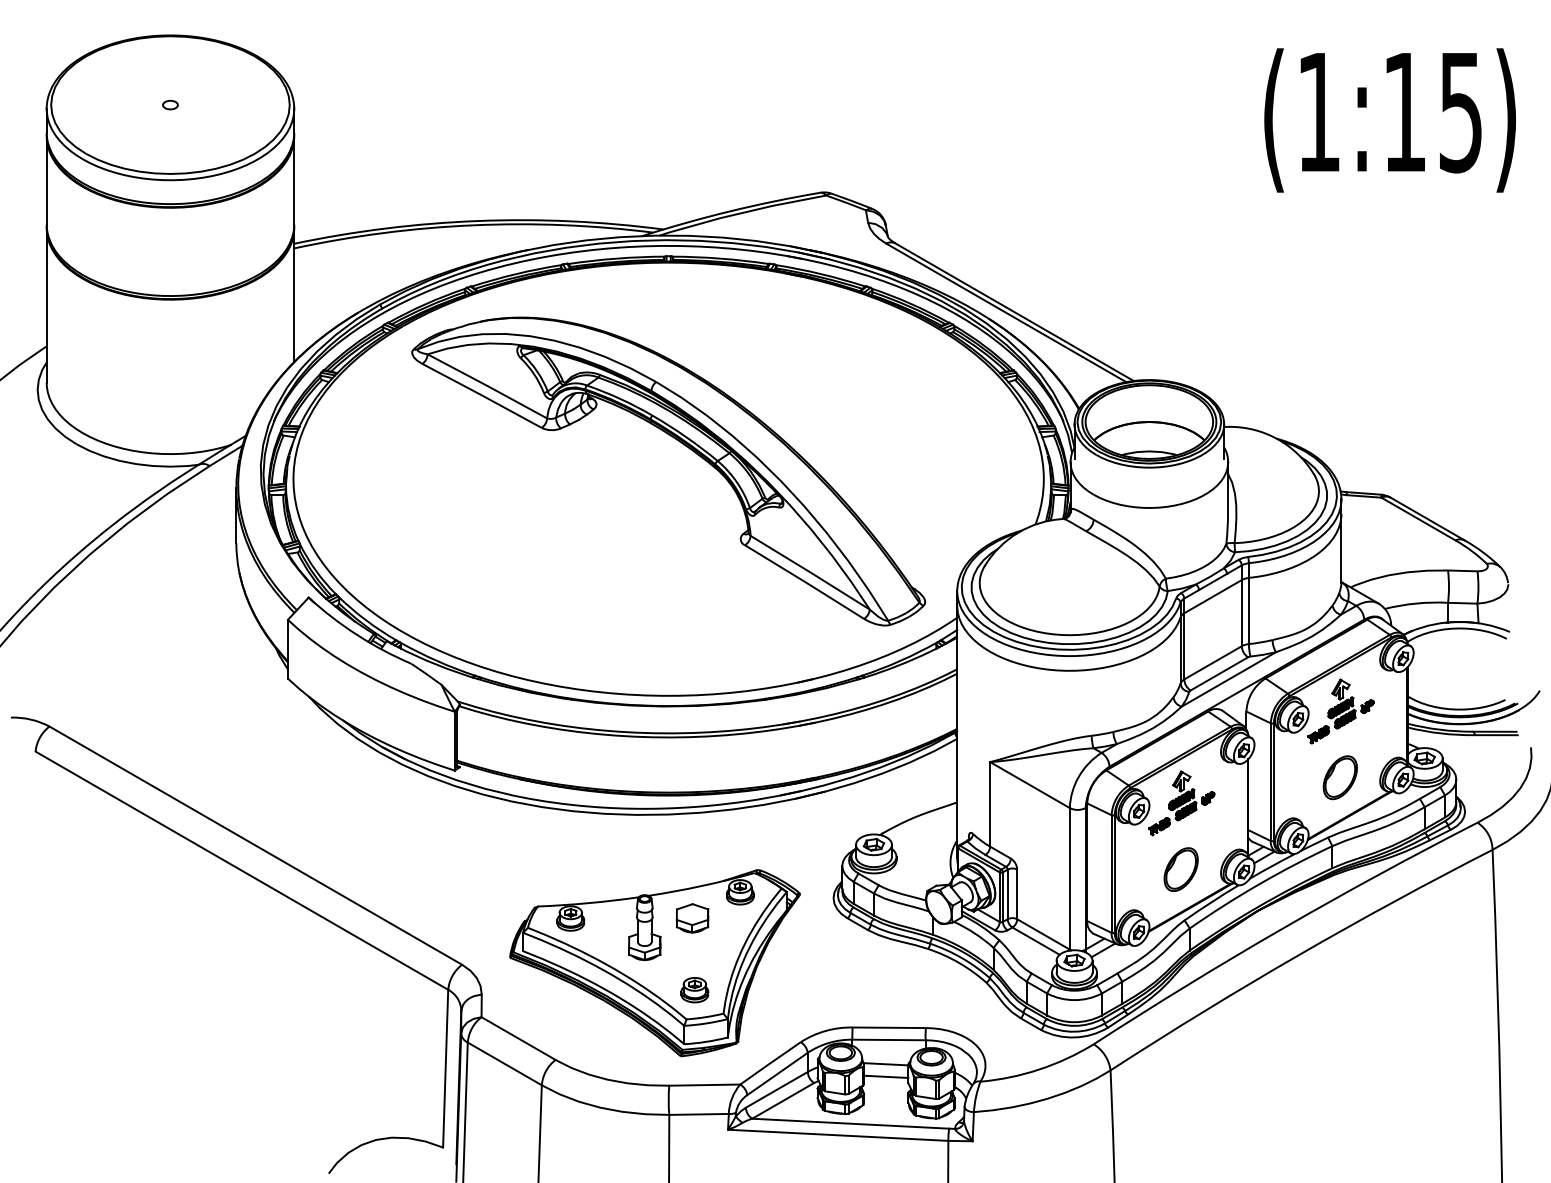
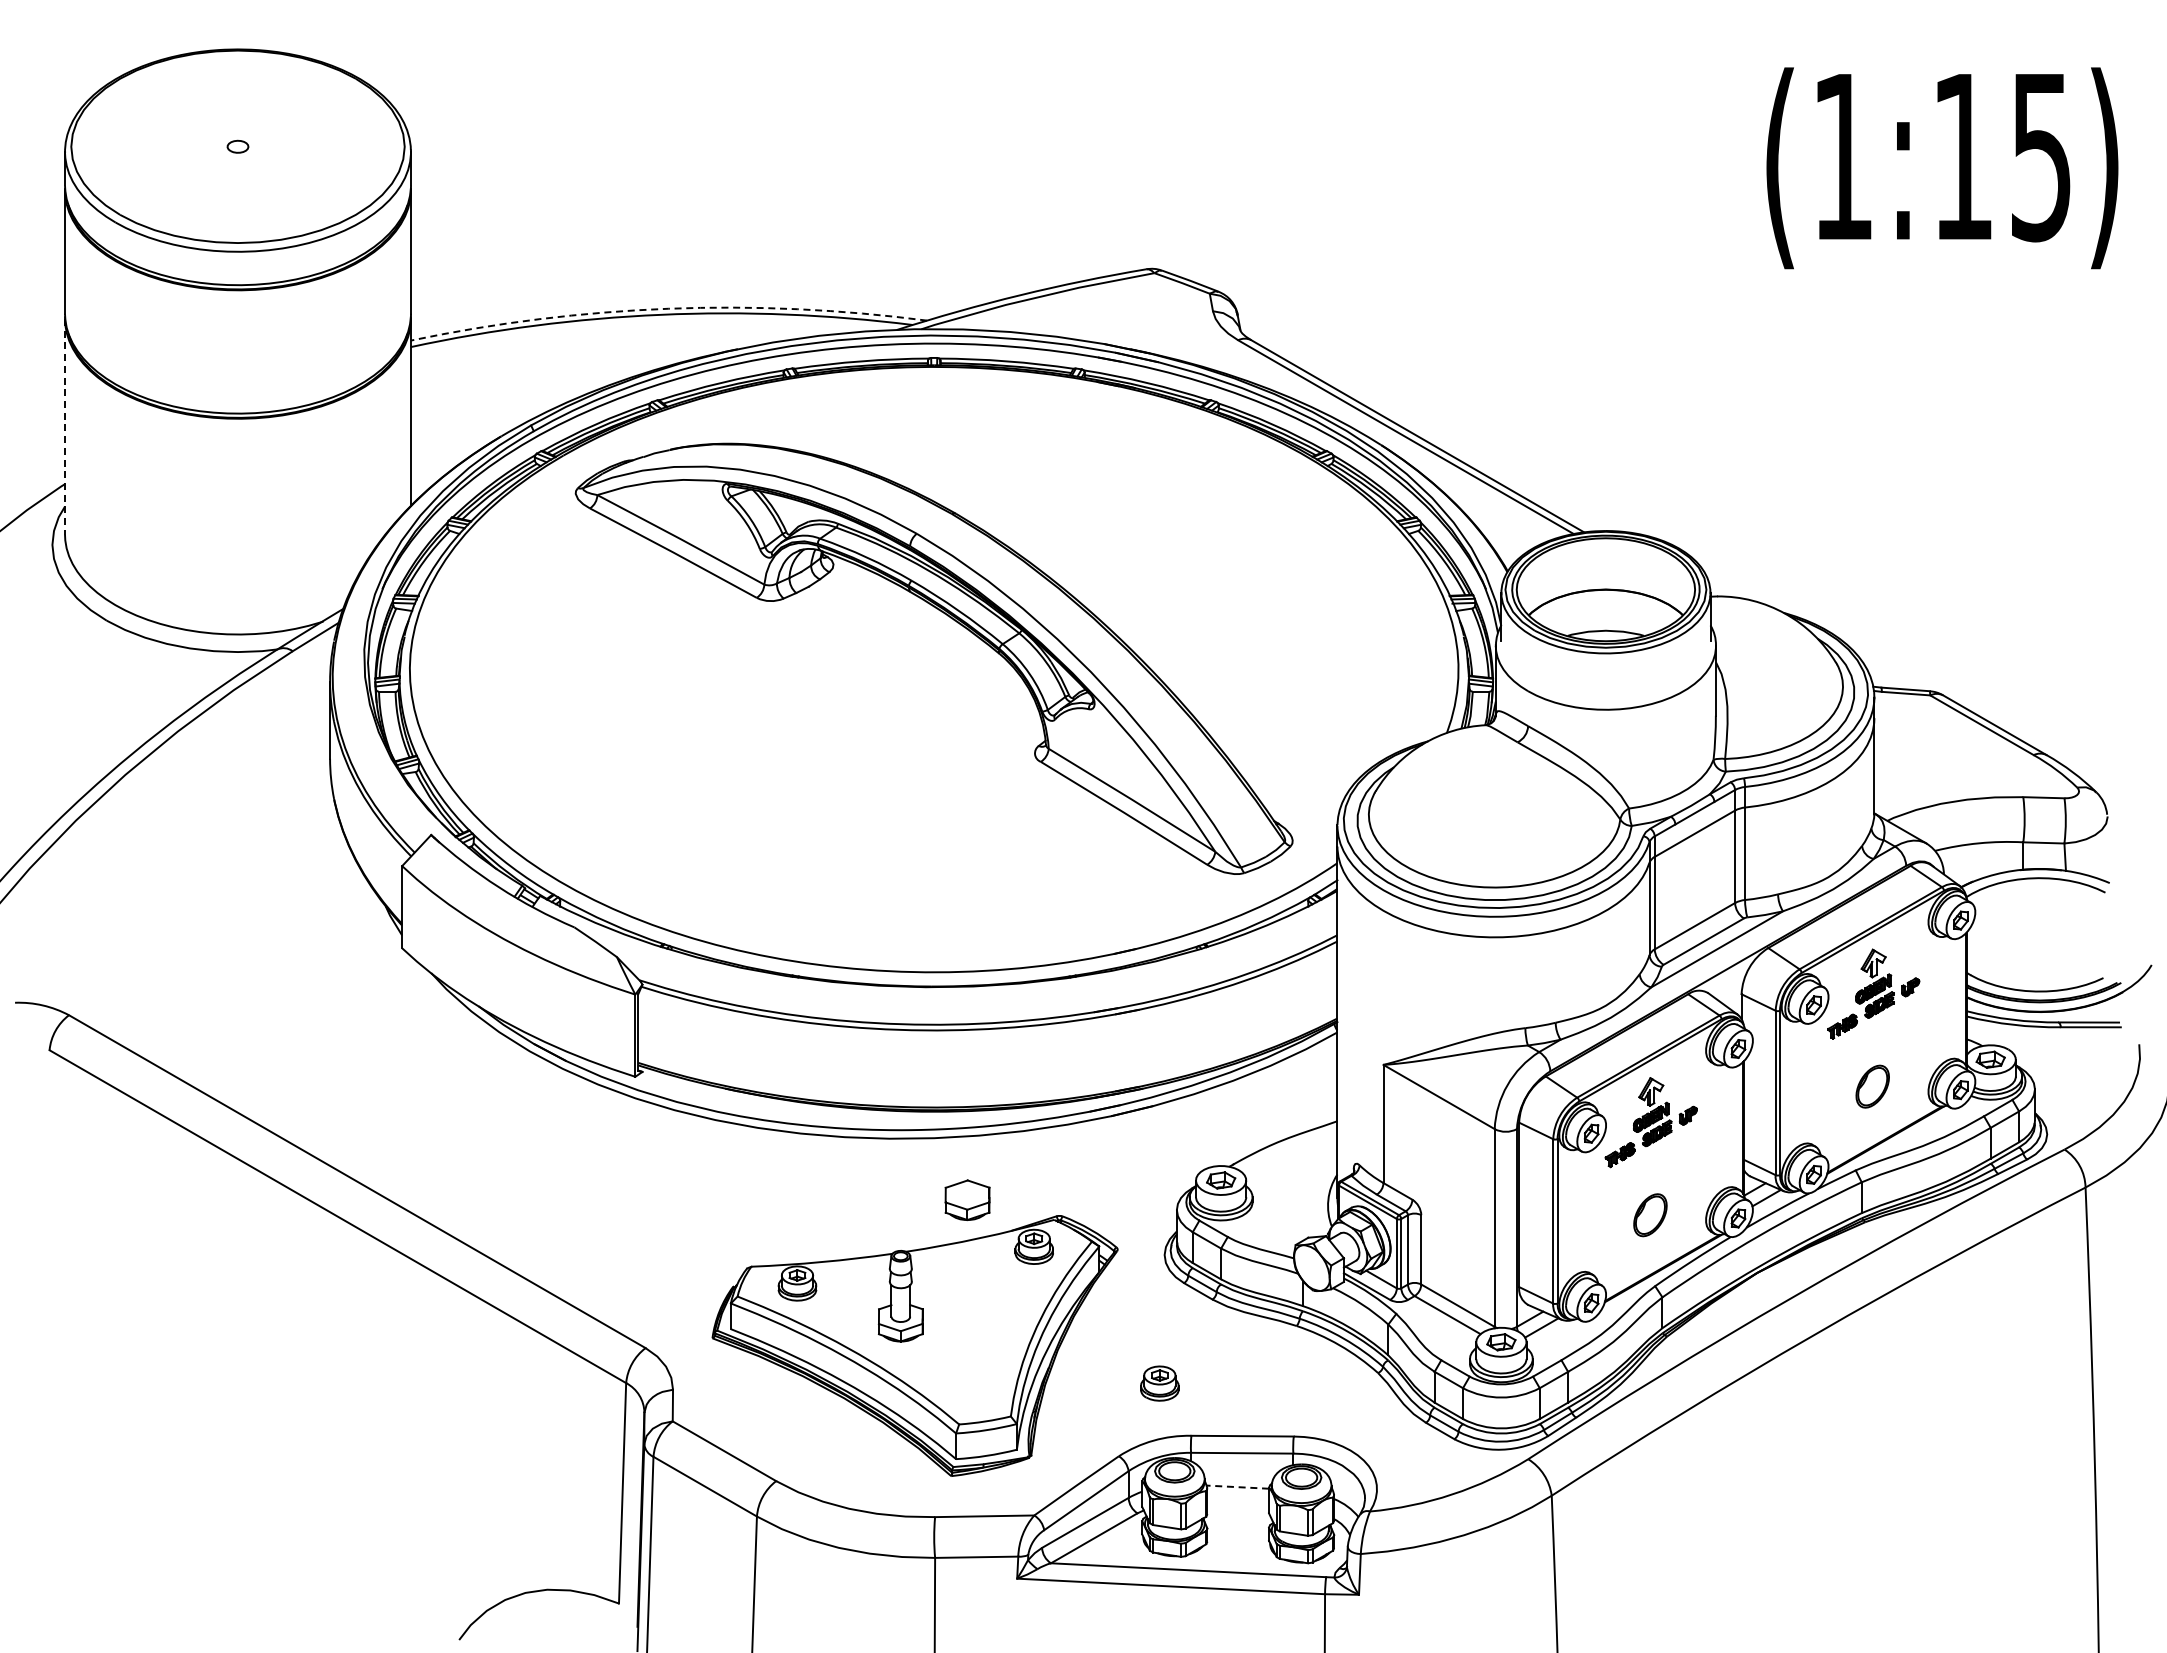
arc: (478, 220) -> (668, 308), solid -> dashed
line: (47, 305) -> (65, 426), solid -> dashed
part: (1340, 777) -> (1872, 1086), size x0.7
part: (1181, 869) -> (1650, 1215), size x0.7
part: (692, 917) -> (967, 1199), moved
part: (694, 990) -> (1159, 1383), moved
line: (885, 1064) -> (1237, 1487), solid -> dashed
line: (886, 1076) -> (1238, 1504), removed

